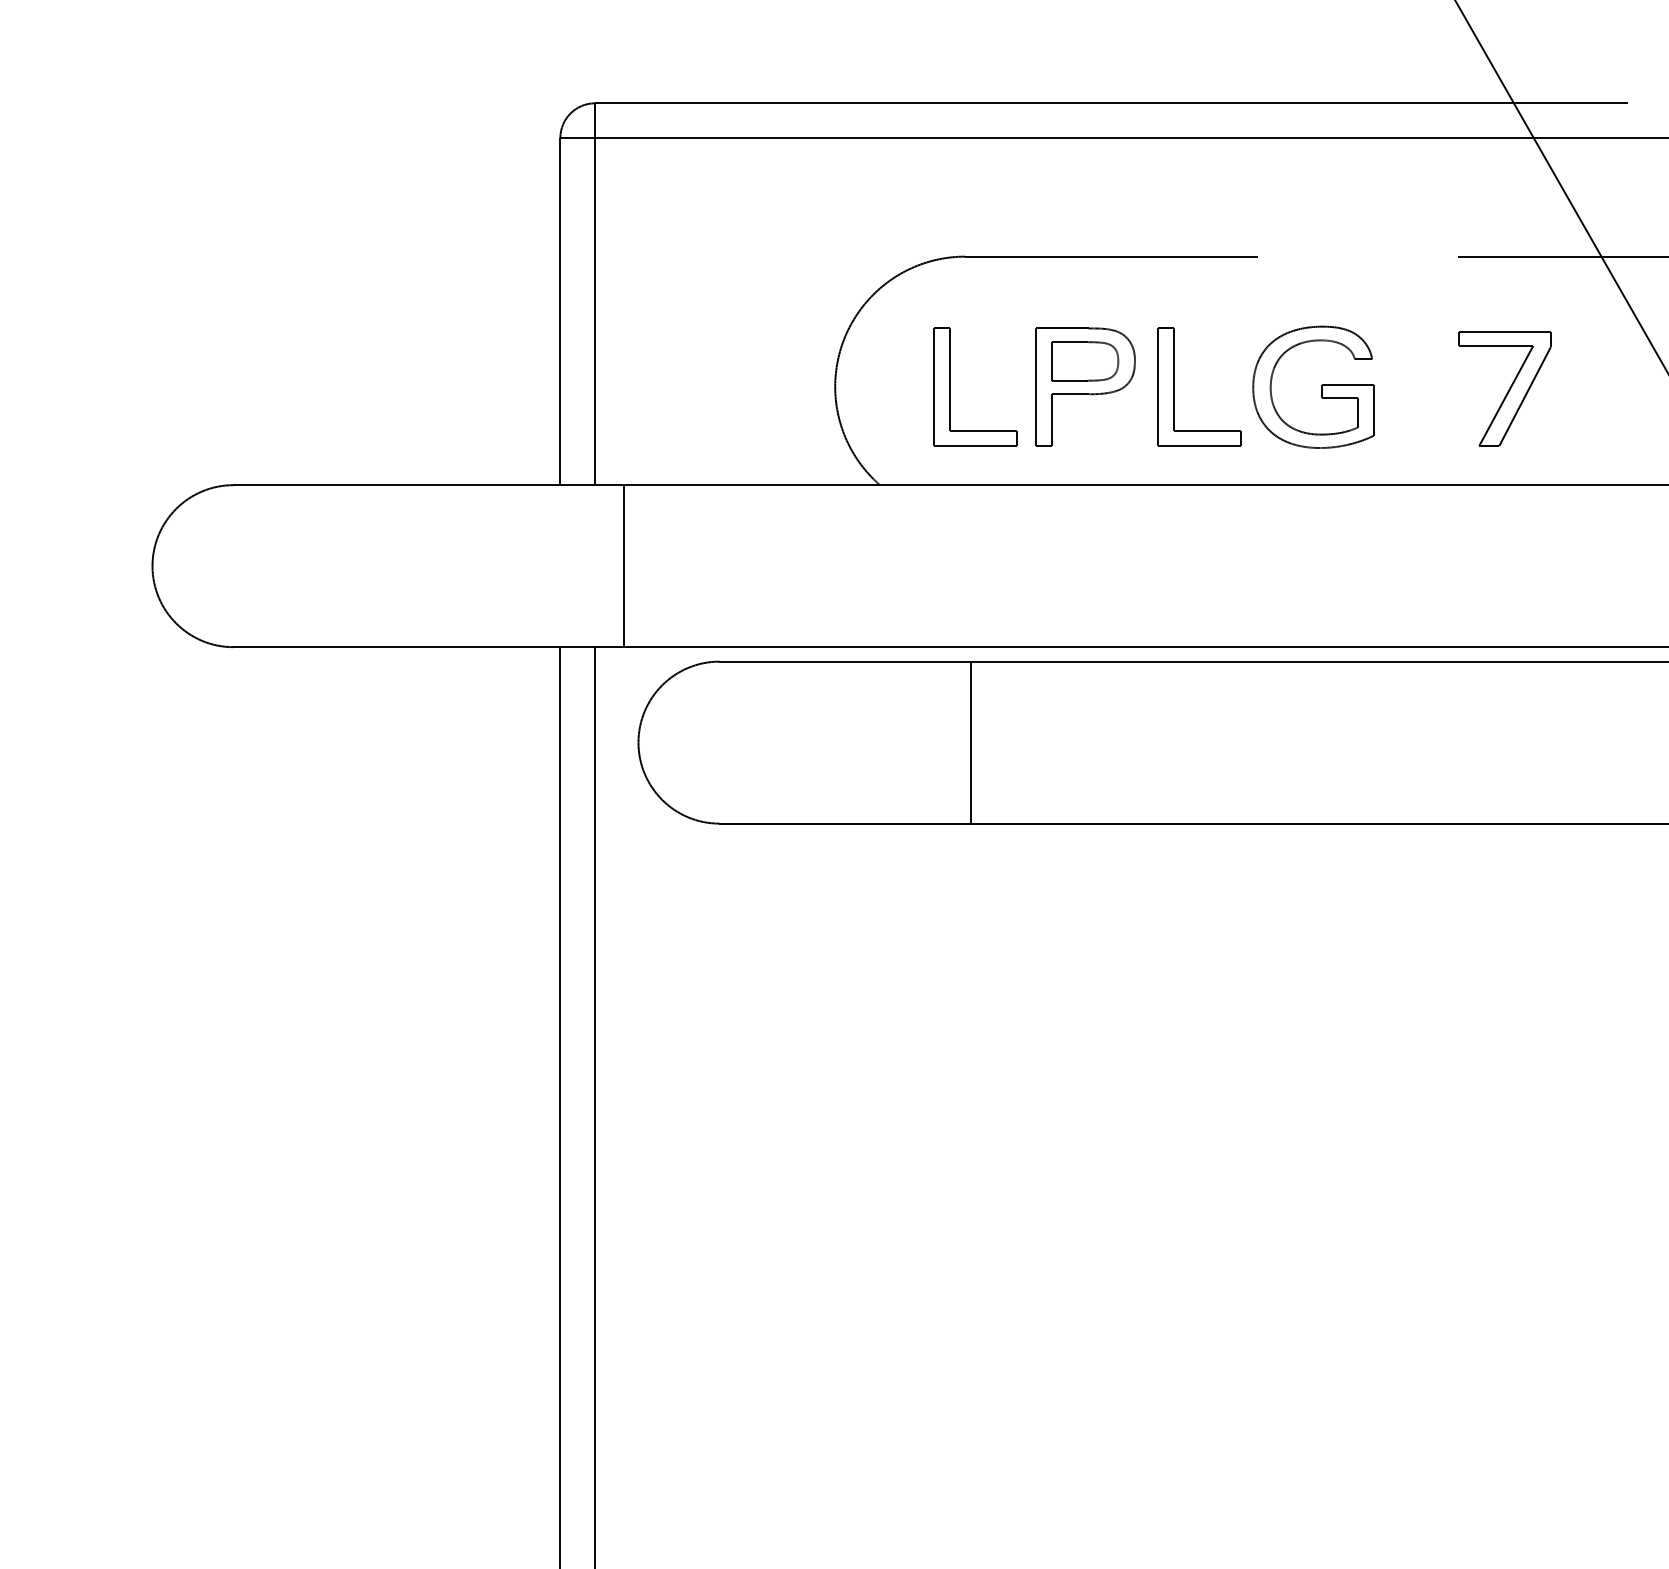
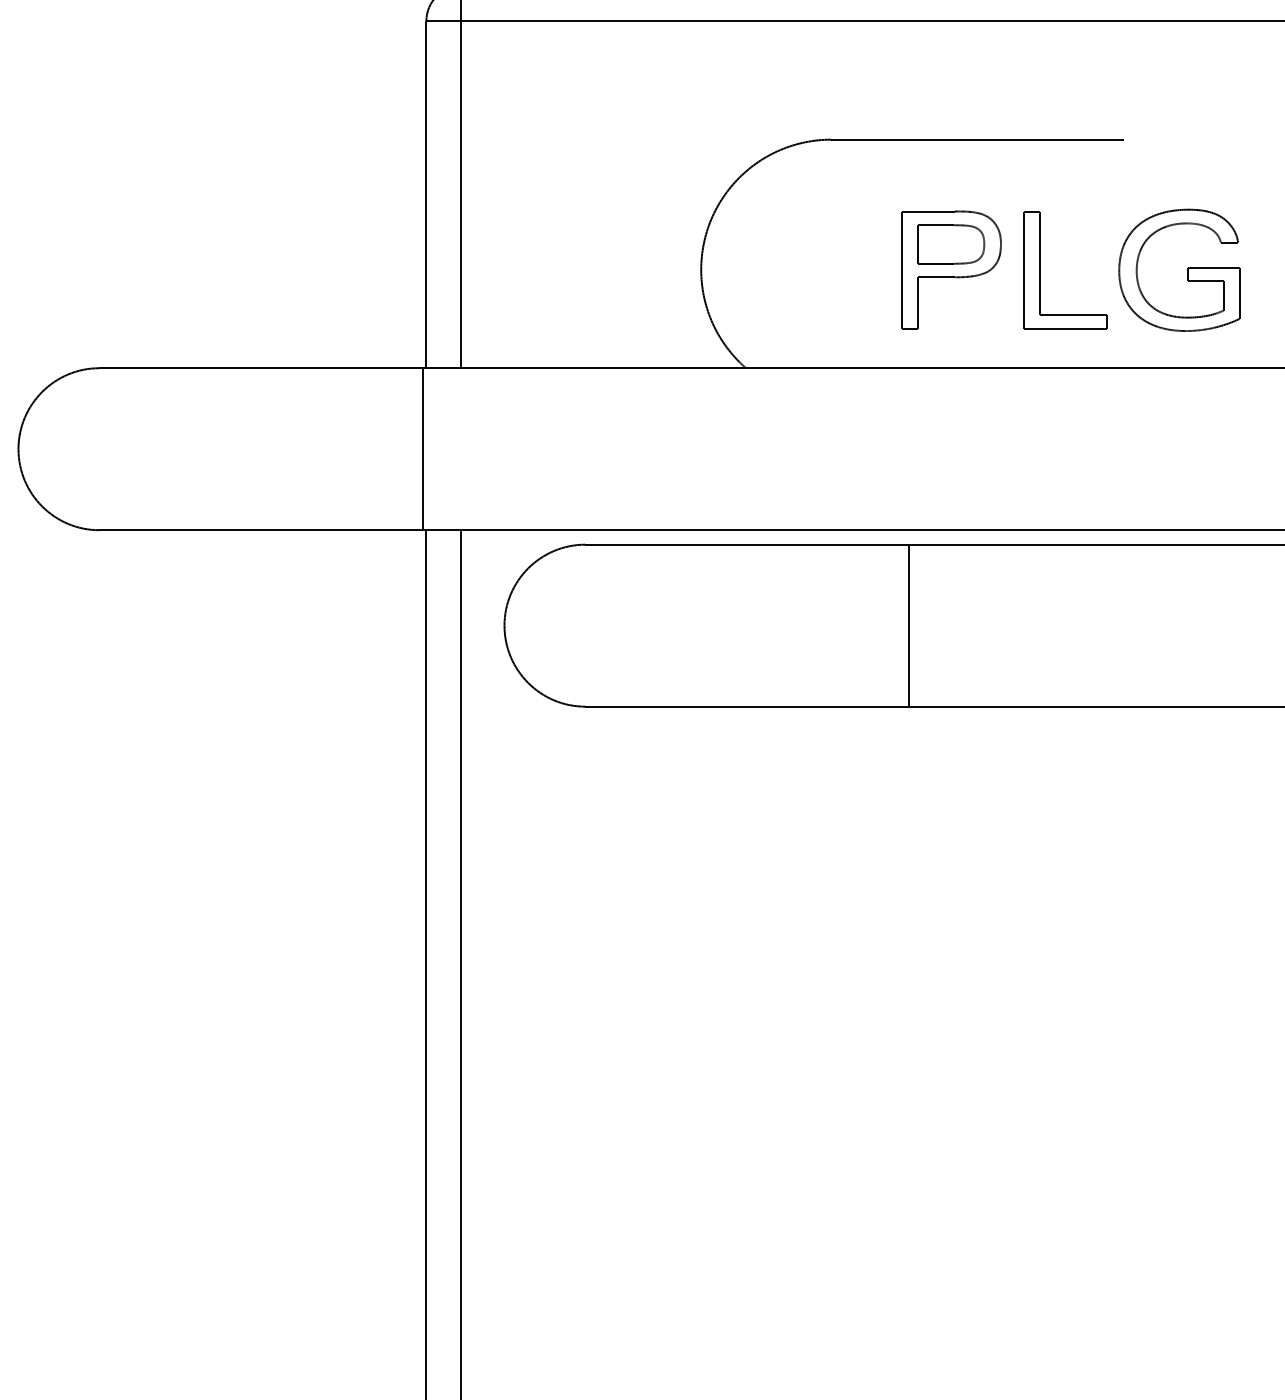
part: (950, 386) -> (816, 269), removed
line: (624, 566) -> (423, 449), moved
line: (971, 742) -> (909, 625), moved

